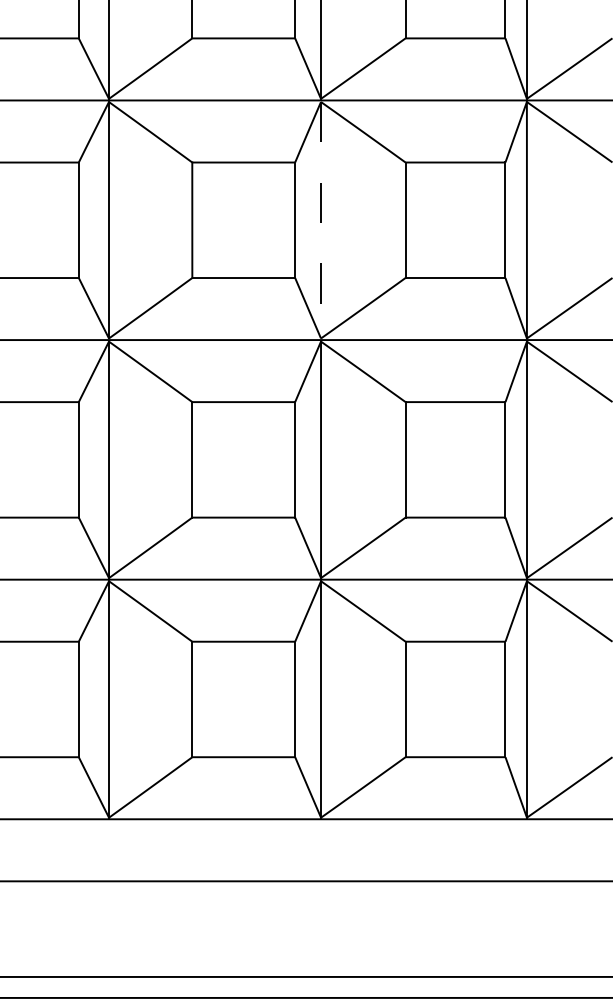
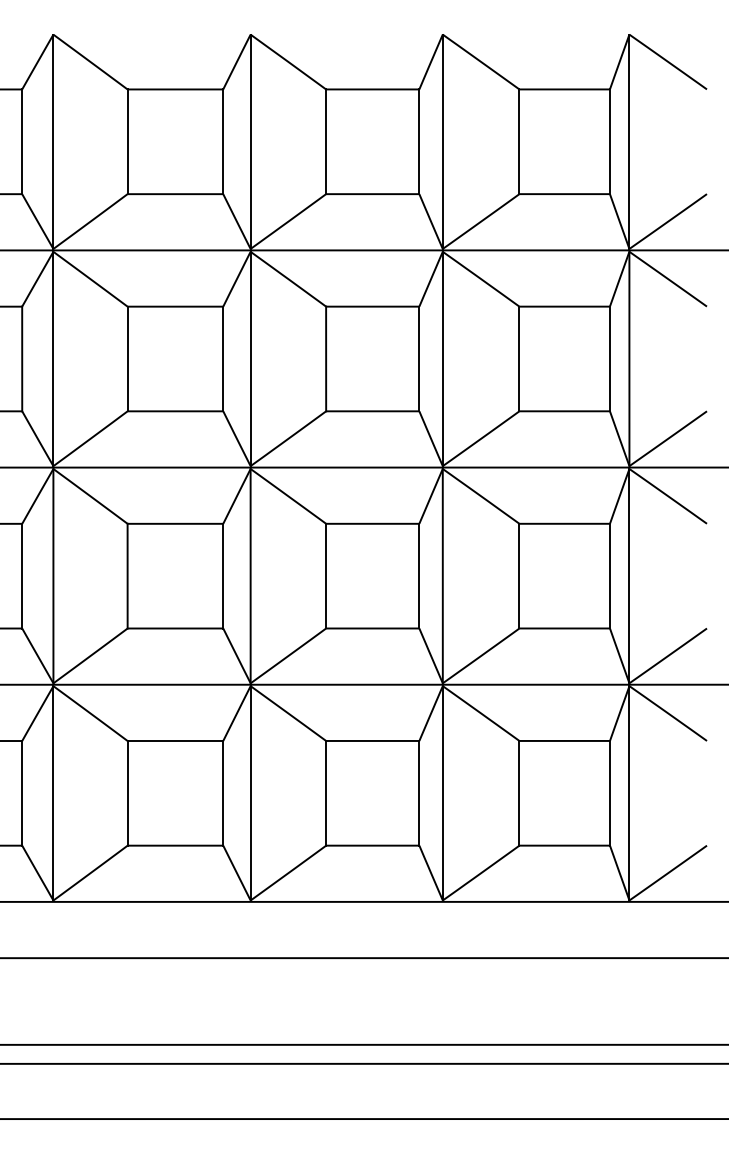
line: (320, 220) -> (442, 359), dashed -> solid

